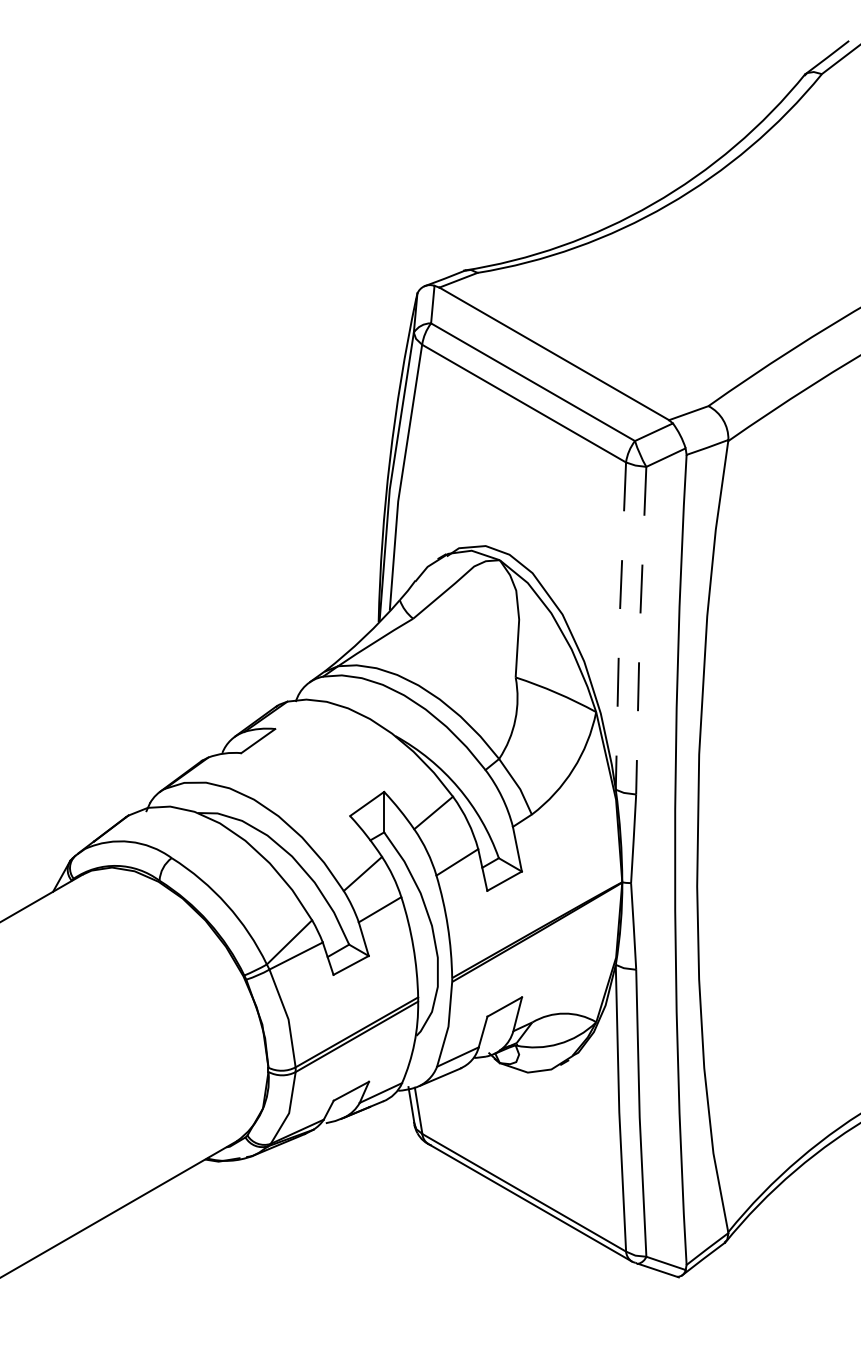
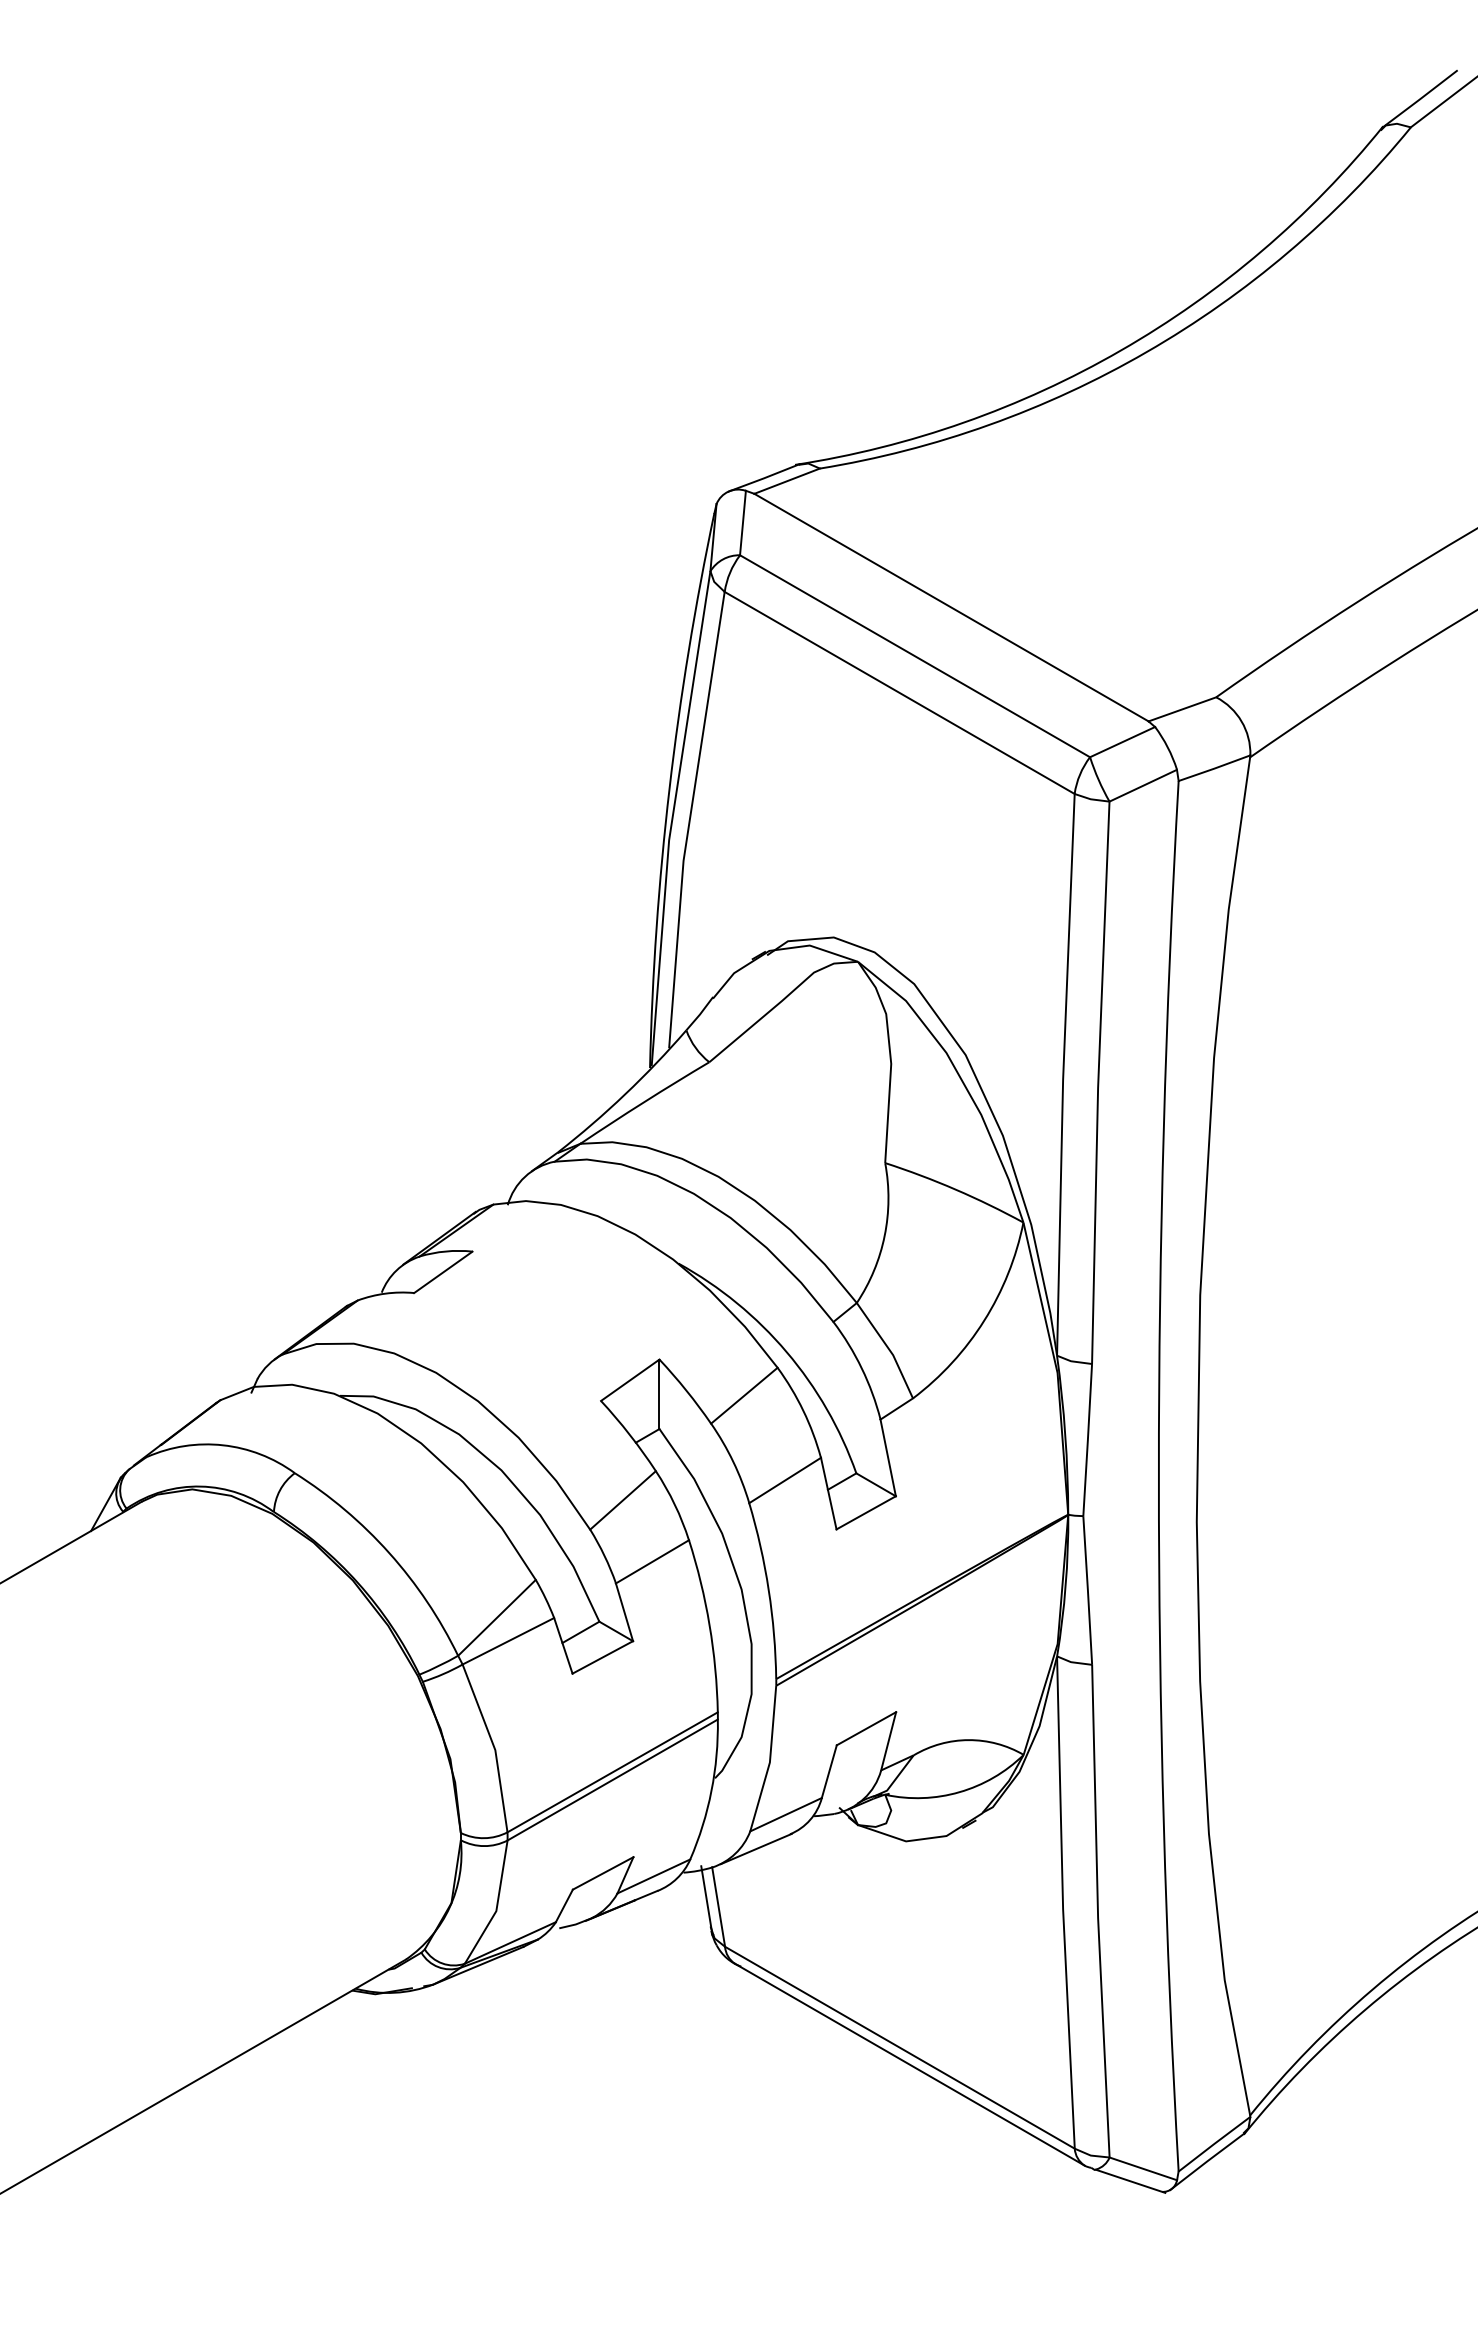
line: (619, 627) -> (1063, 1077), dashed -> solid
line: (639, 631) -> (1097, 1084), dashed -> solid

